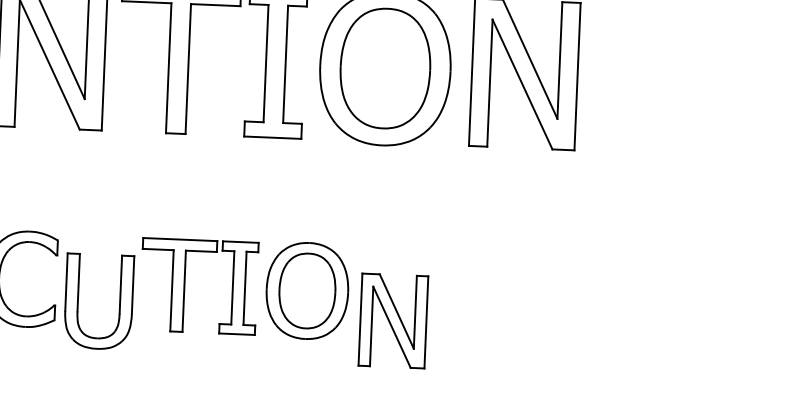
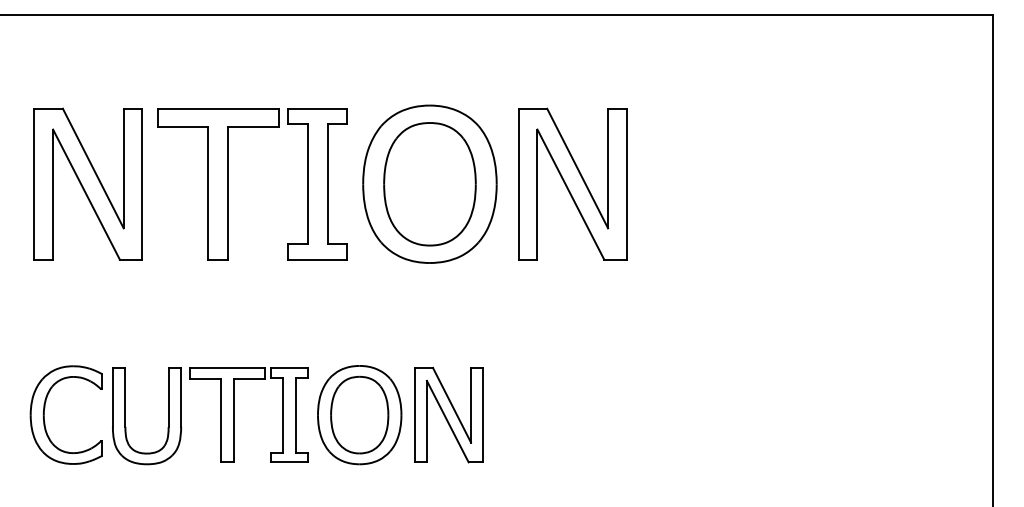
part: (78, 301) -> (125, 416), moved
part: (392, 320) -> (448, 414), moved

